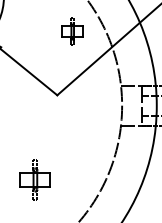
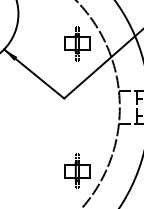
part: (72, 31) -> (77, 43), size x1.43
part: (35, 179) -> (77, 170), moved

